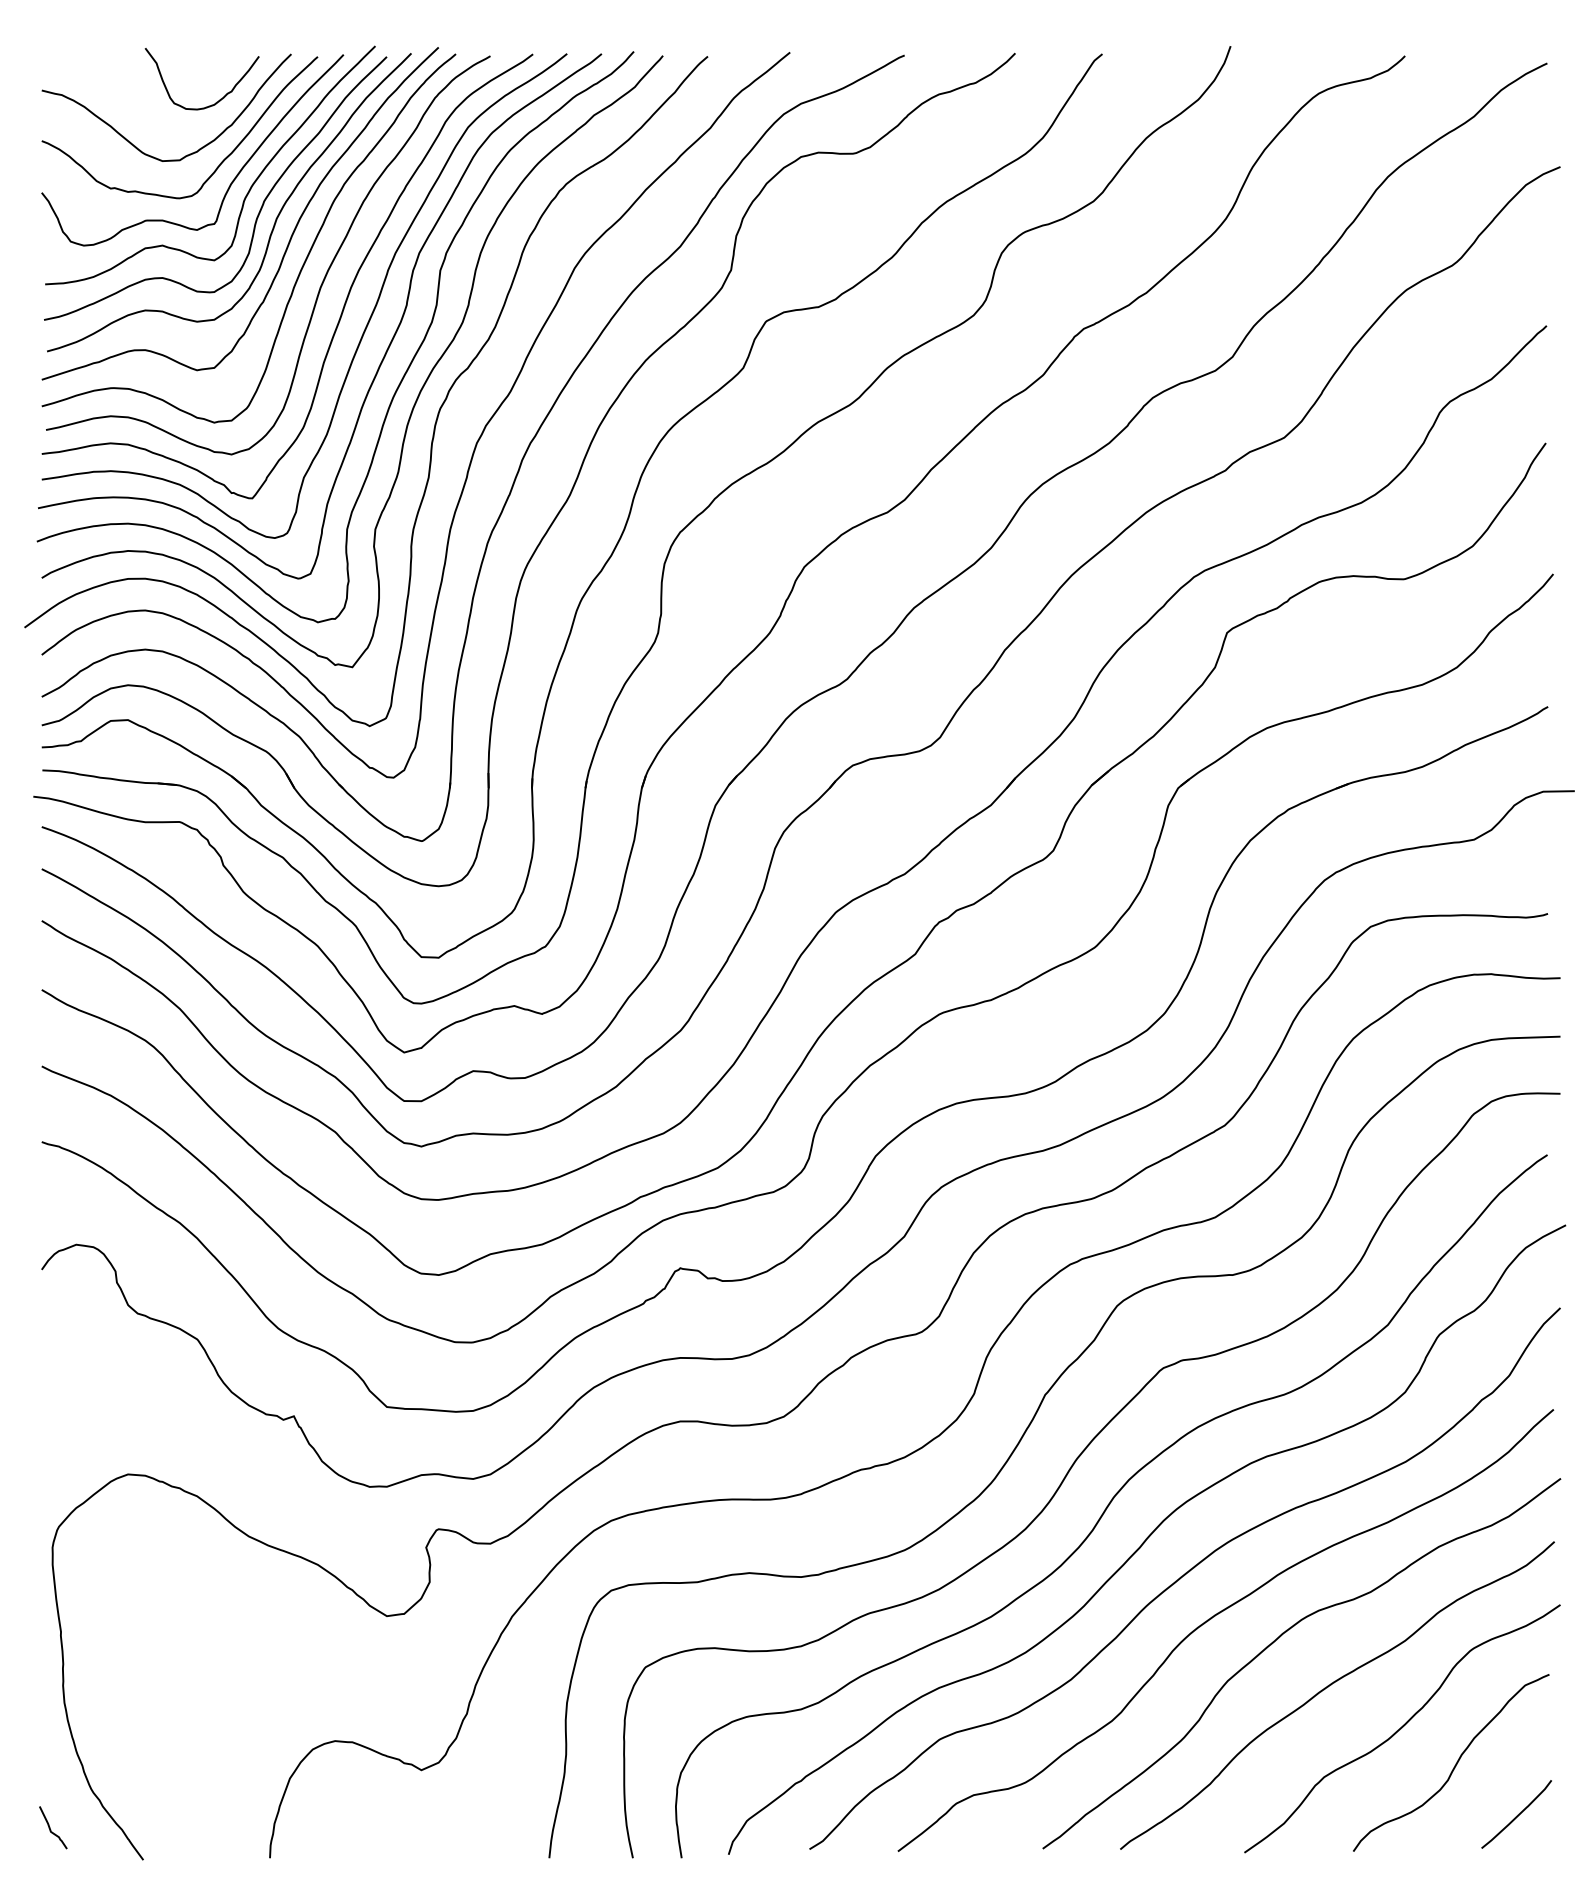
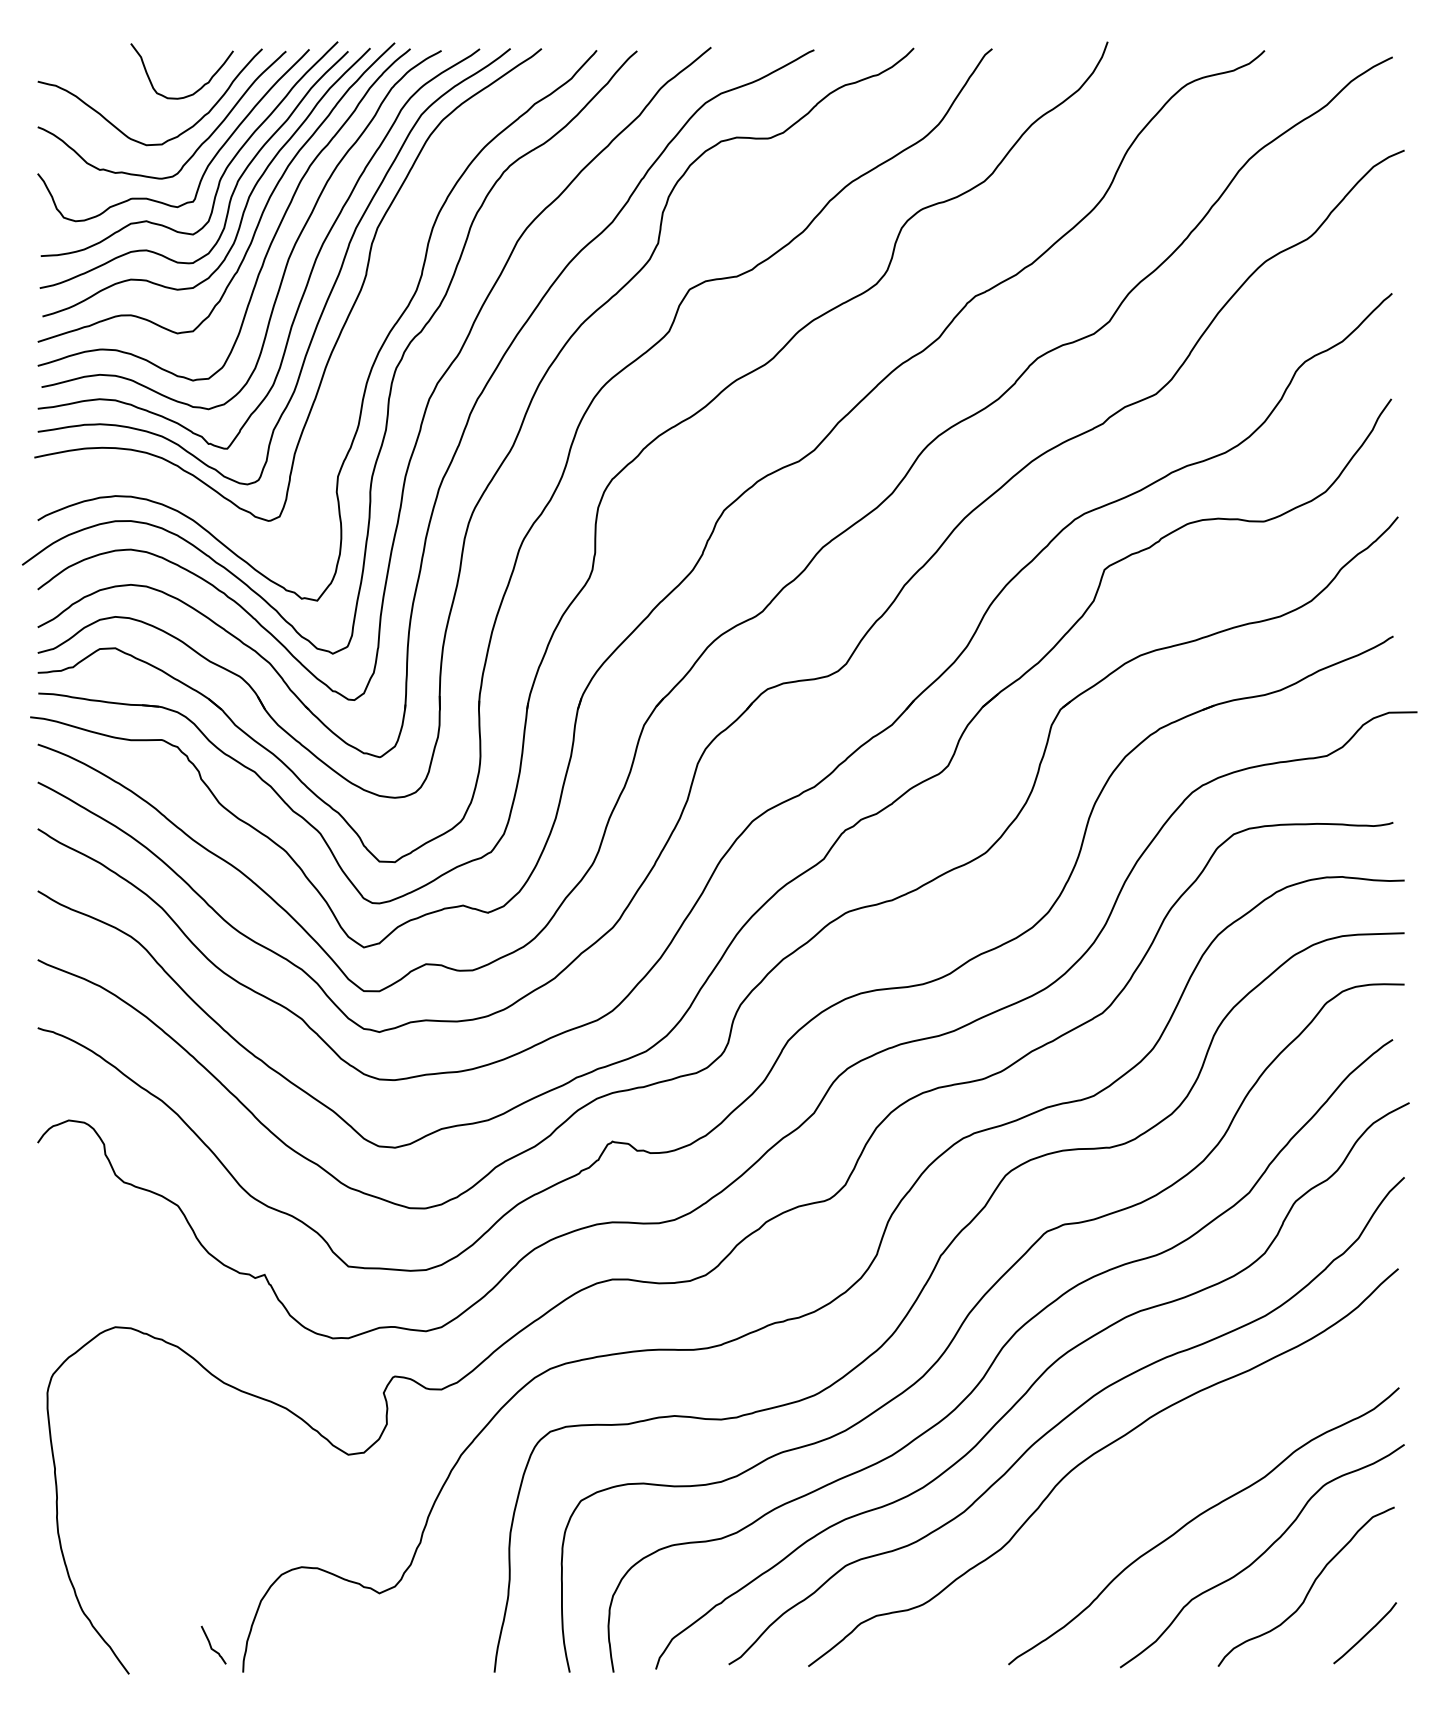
curve: (402, 376) -> (362, 339), removed
curve: (1279, 1638) -> (1151, 1474), removed
curve: (51, 1829) -> (212, 1646), moved

